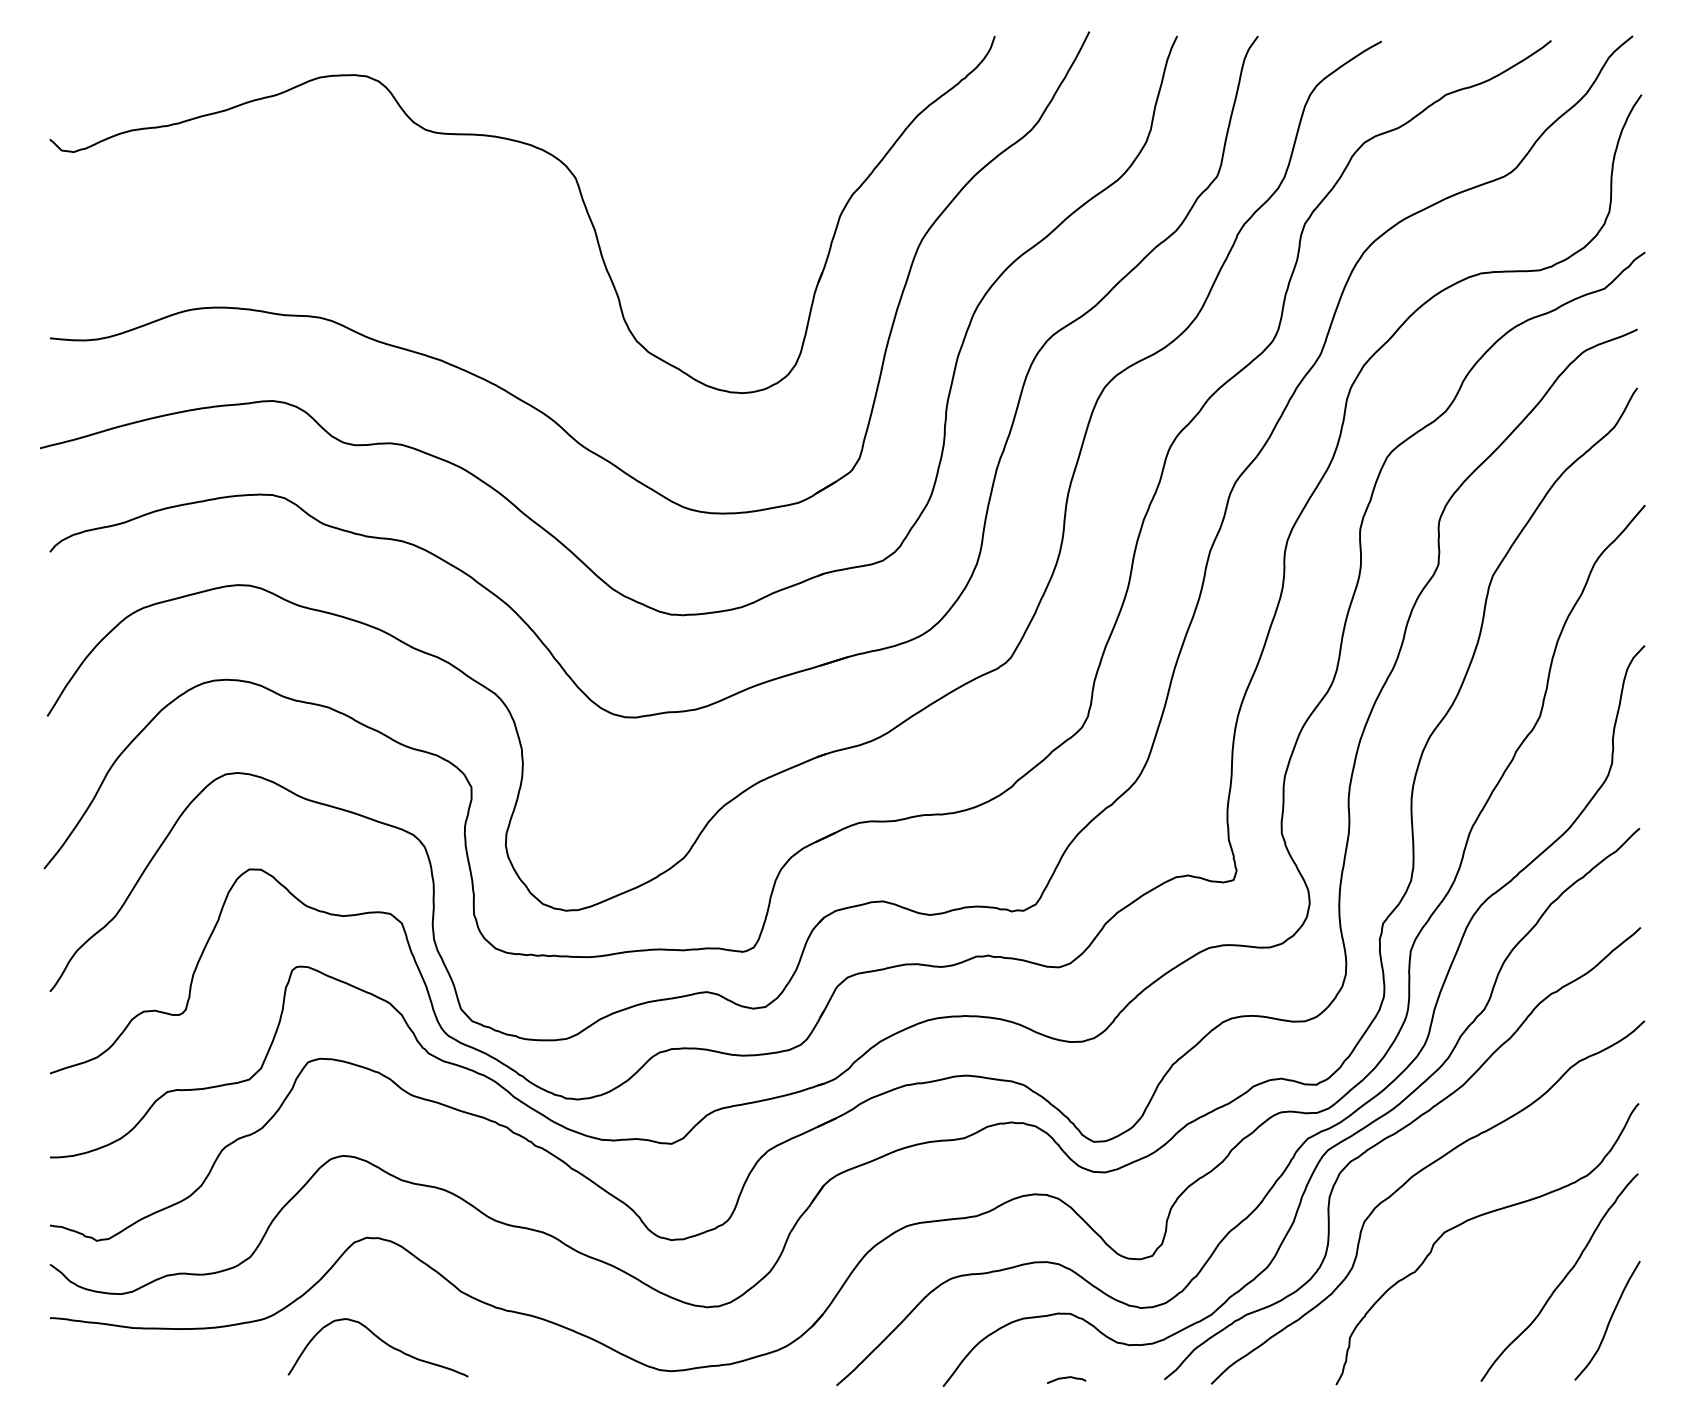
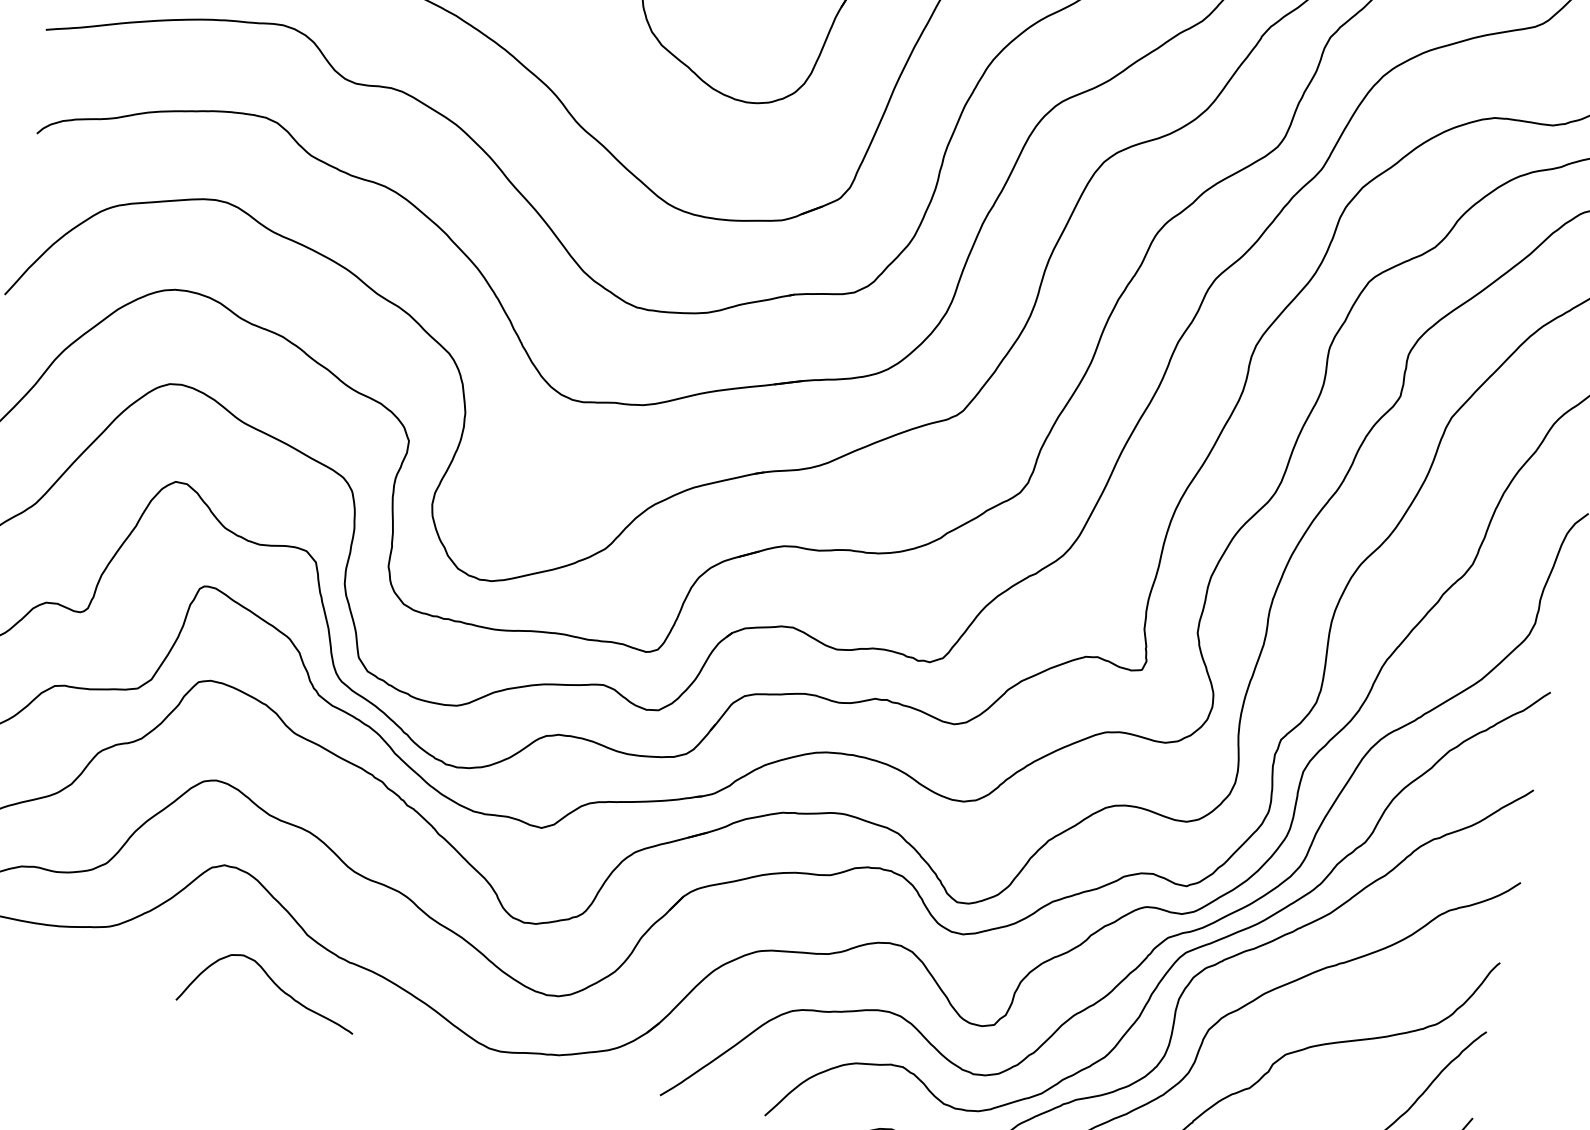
curve: (382, 1342) -> (274, 985), moved

